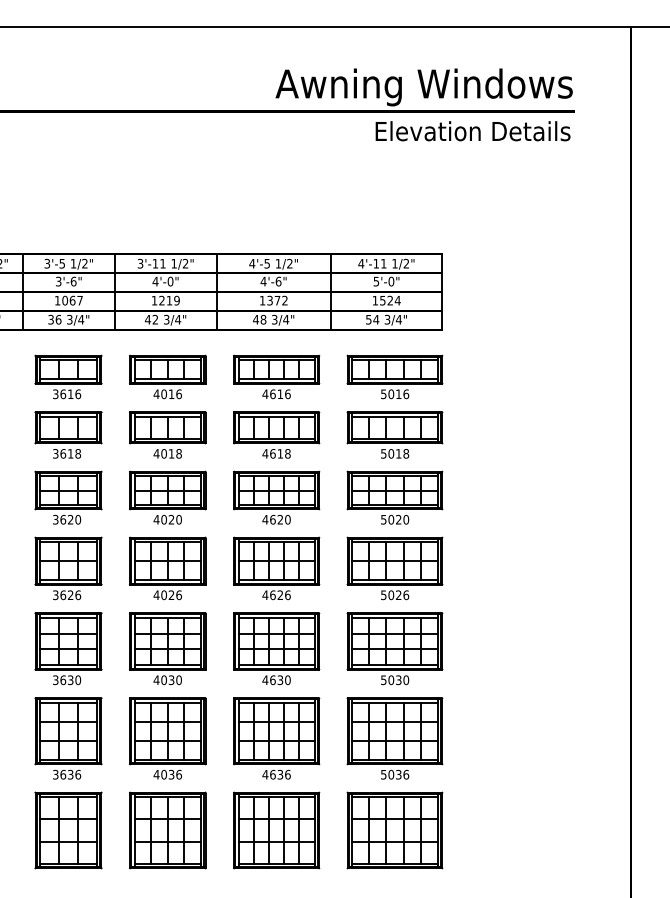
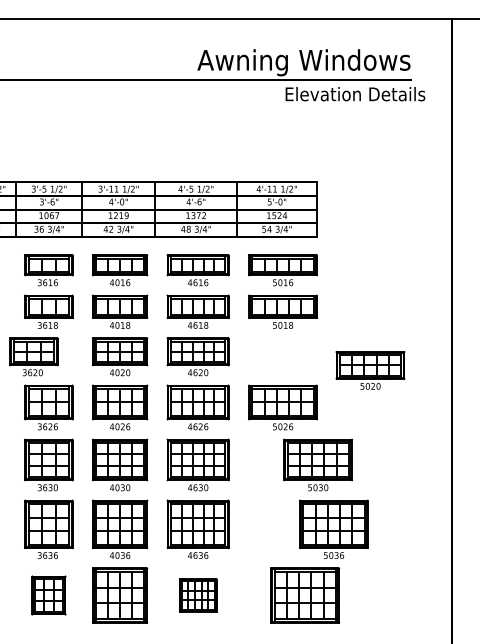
text: (472, 131) -> (355, 94), moved
part: (68, 497) -> (33, 356), moved
part: (394, 497) -> (370, 370), moved
part: (394, 648) -> (317, 465), moved
part: (394, 738) -> (333, 529), moved
part: (68, 830) -> (48, 595), size x0.7
part: (276, 830) -> (198, 595), size x0.6
part: (394, 830) -> (304, 595), moved

